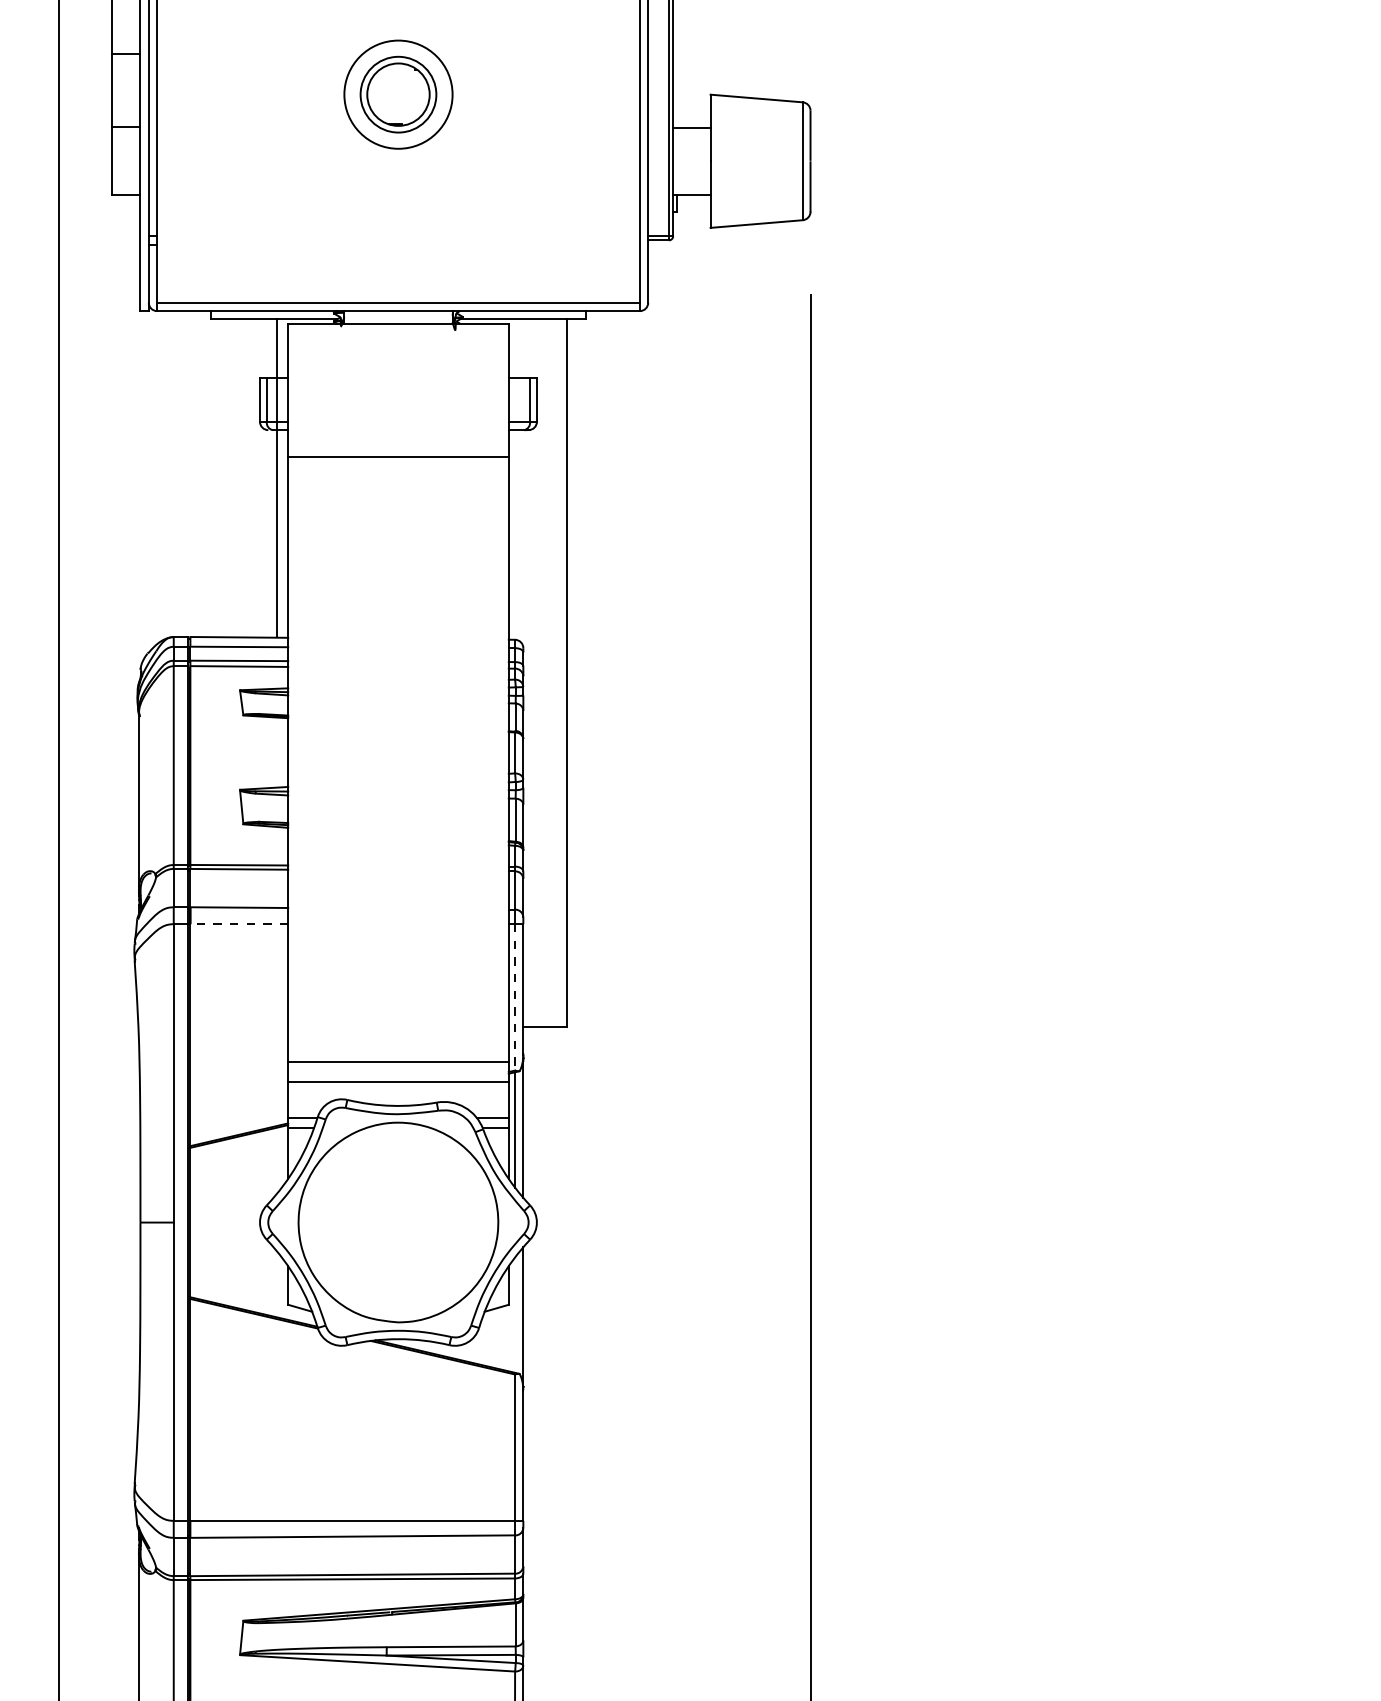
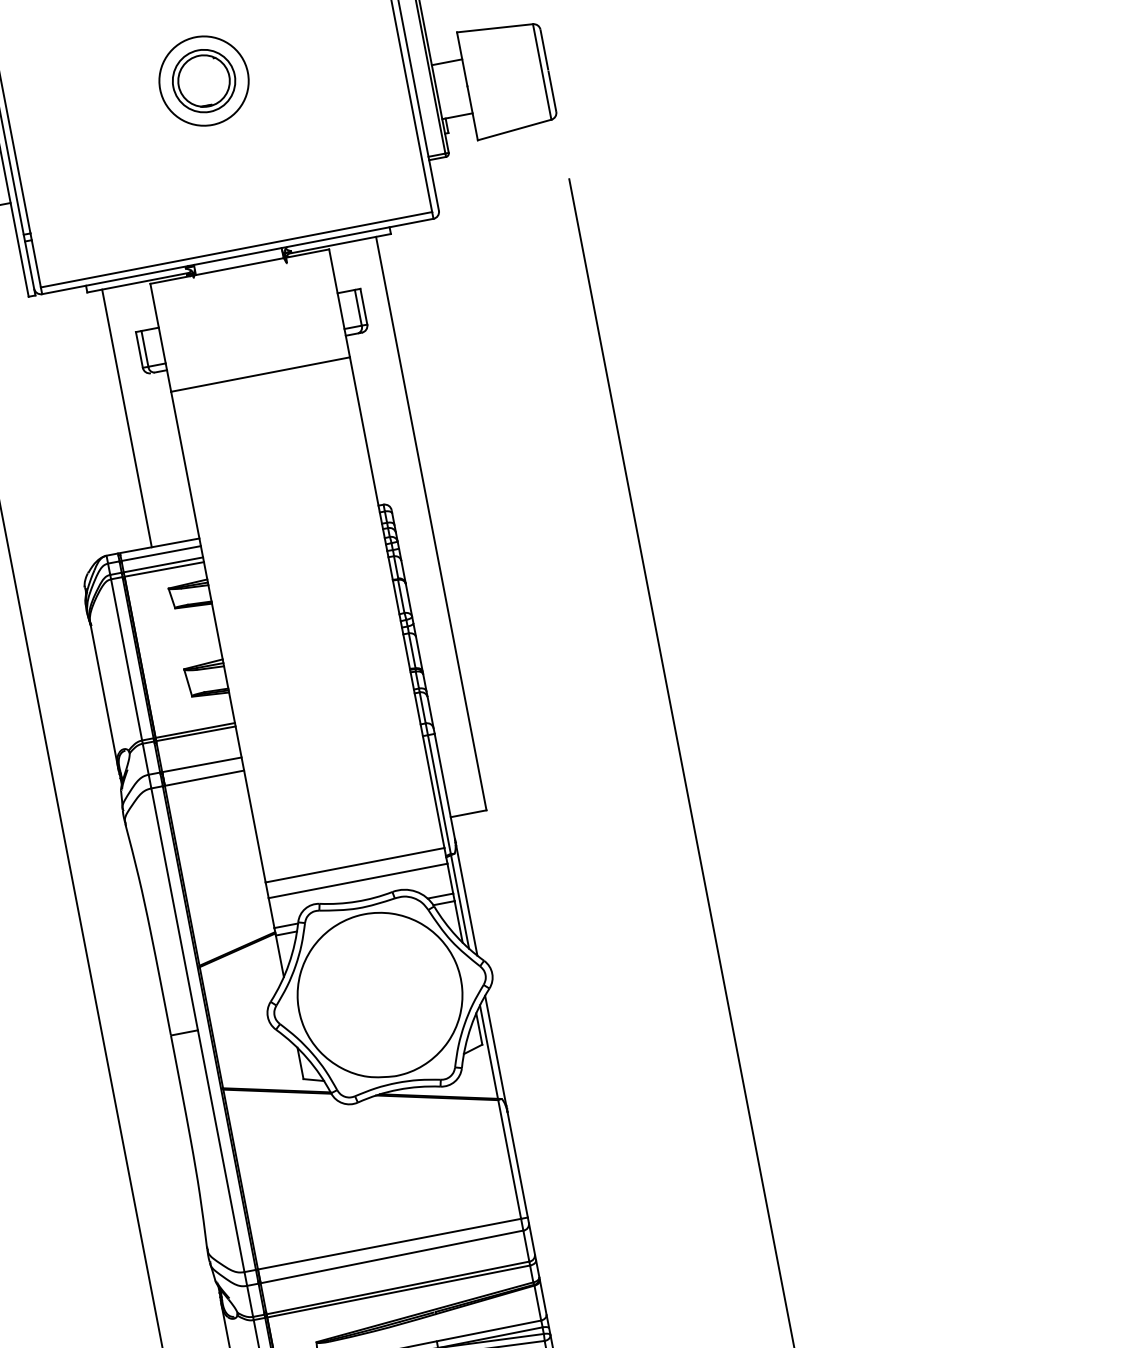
line: (276, 478) -> (126, 418), moved
line: (239, 924) -> (204, 778), dashed -> solid
line: (515, 997) -> (439, 794), dashed -> solid
line: (515, 1314) -> (489, 1051), added

